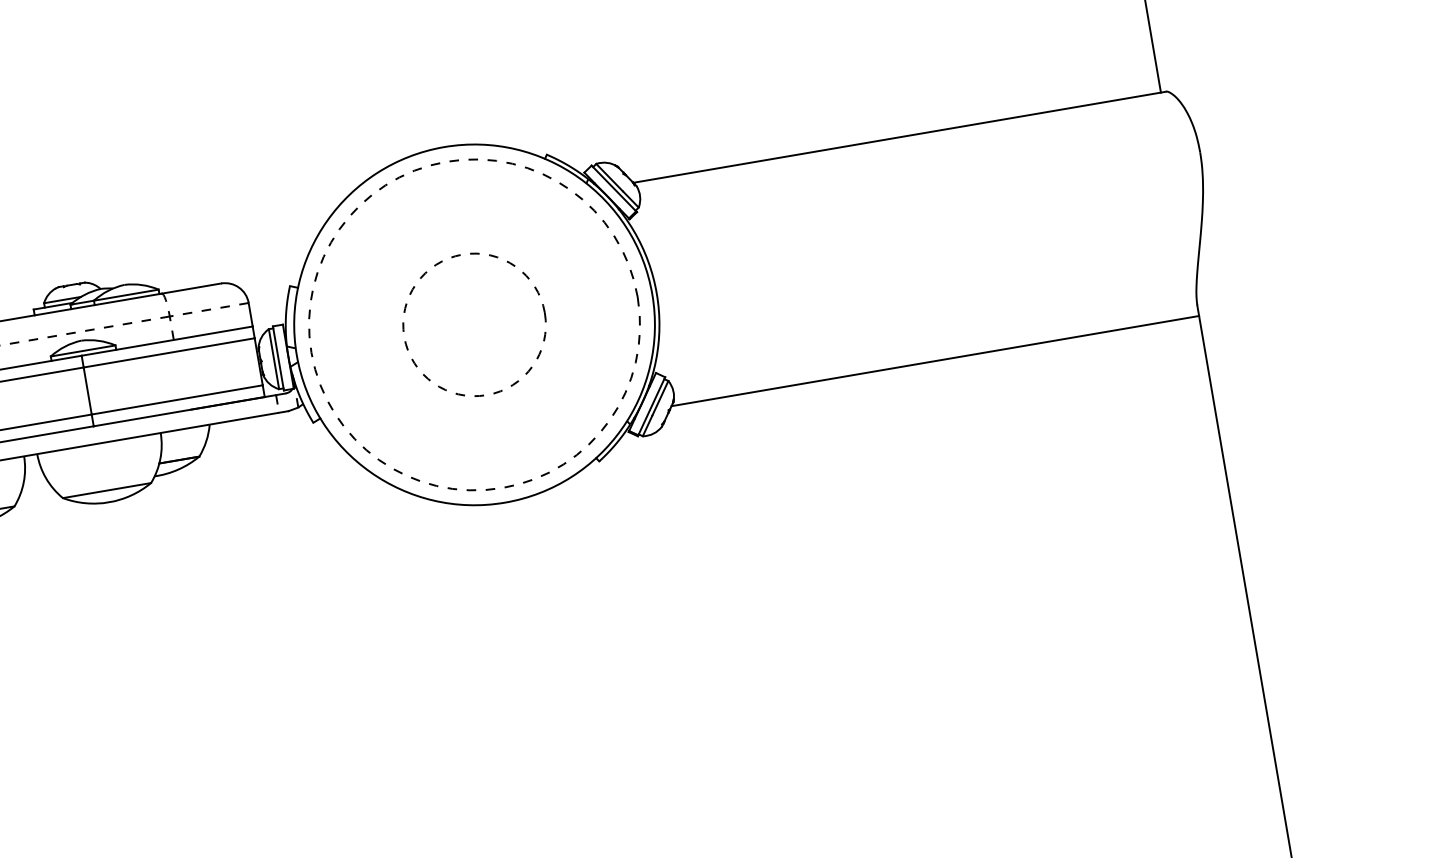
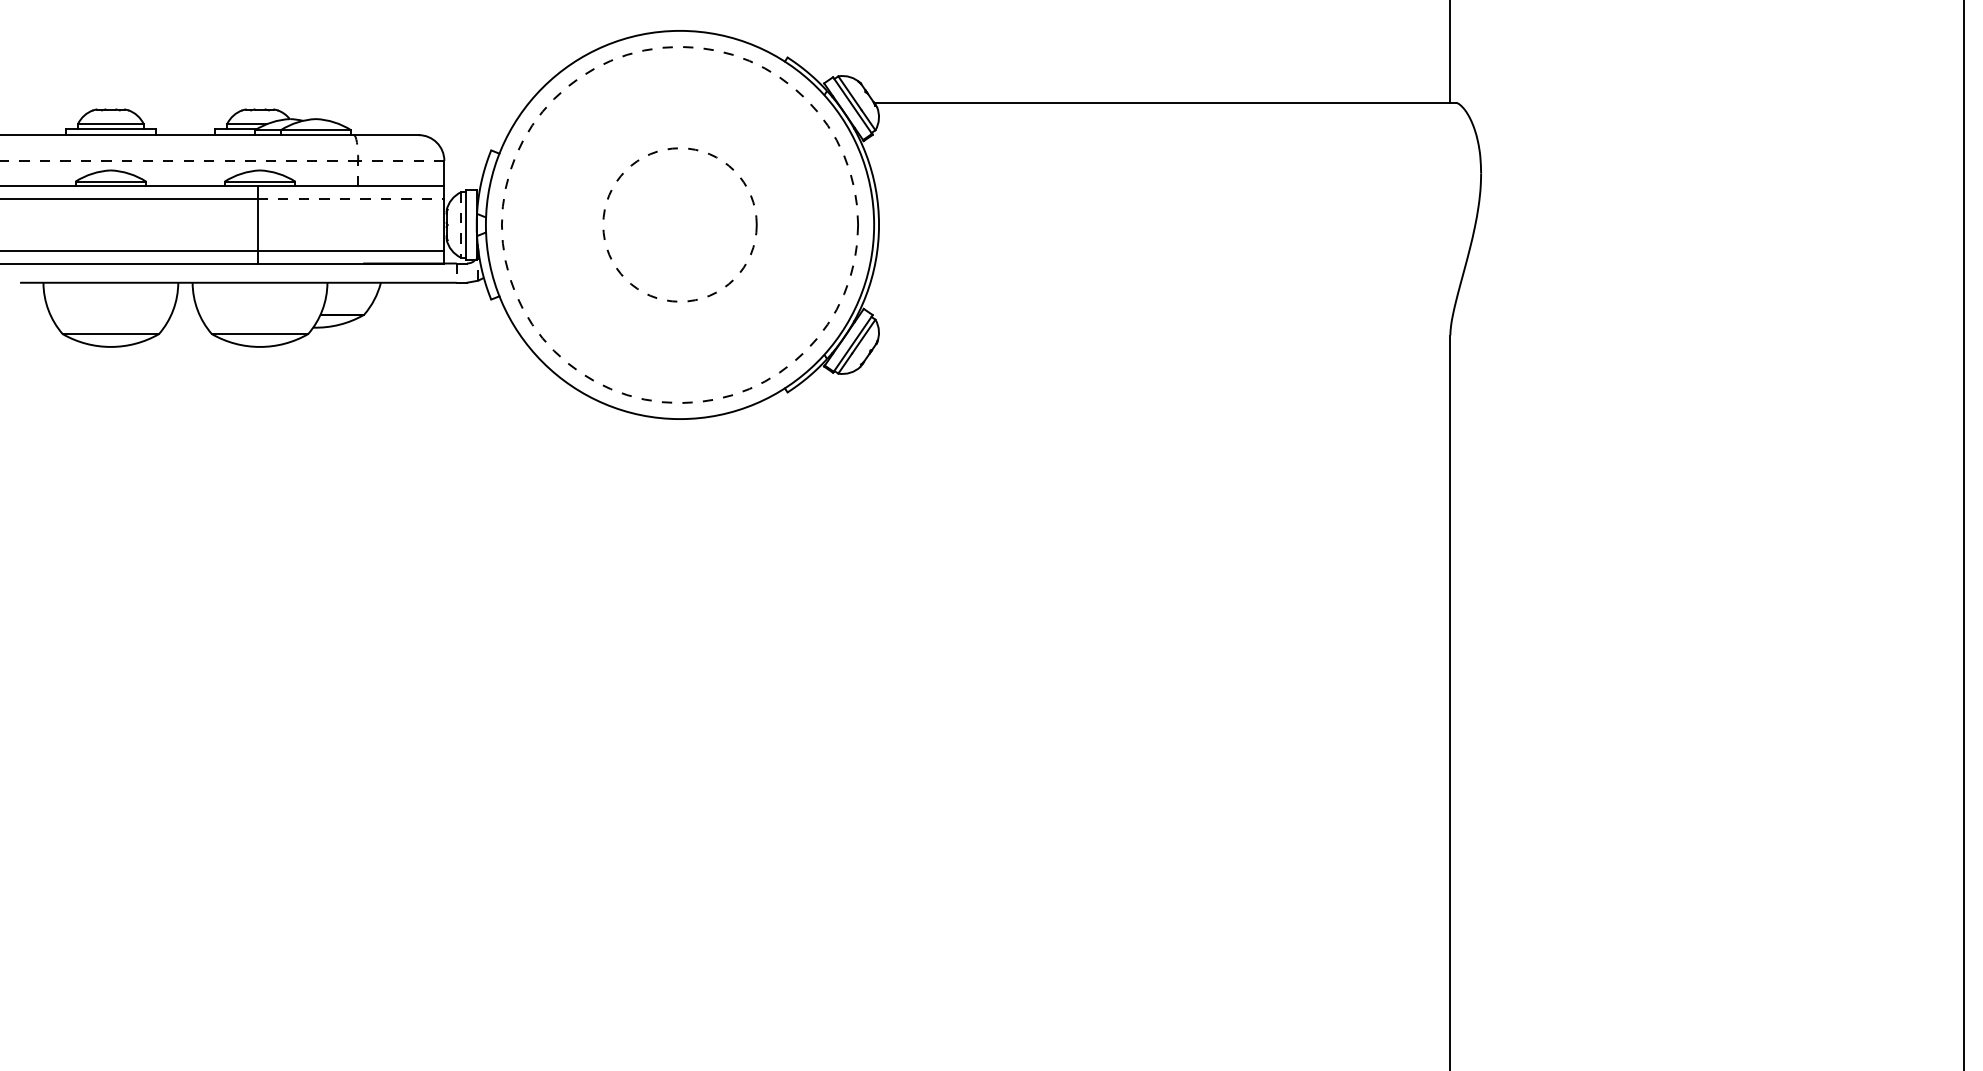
line: (169, 352) -> (351, 199), solid -> dashed
line: (274, 359) -> (461, 225), solid -> dashed
line: (935, 360) -> (1162, 346), removed

